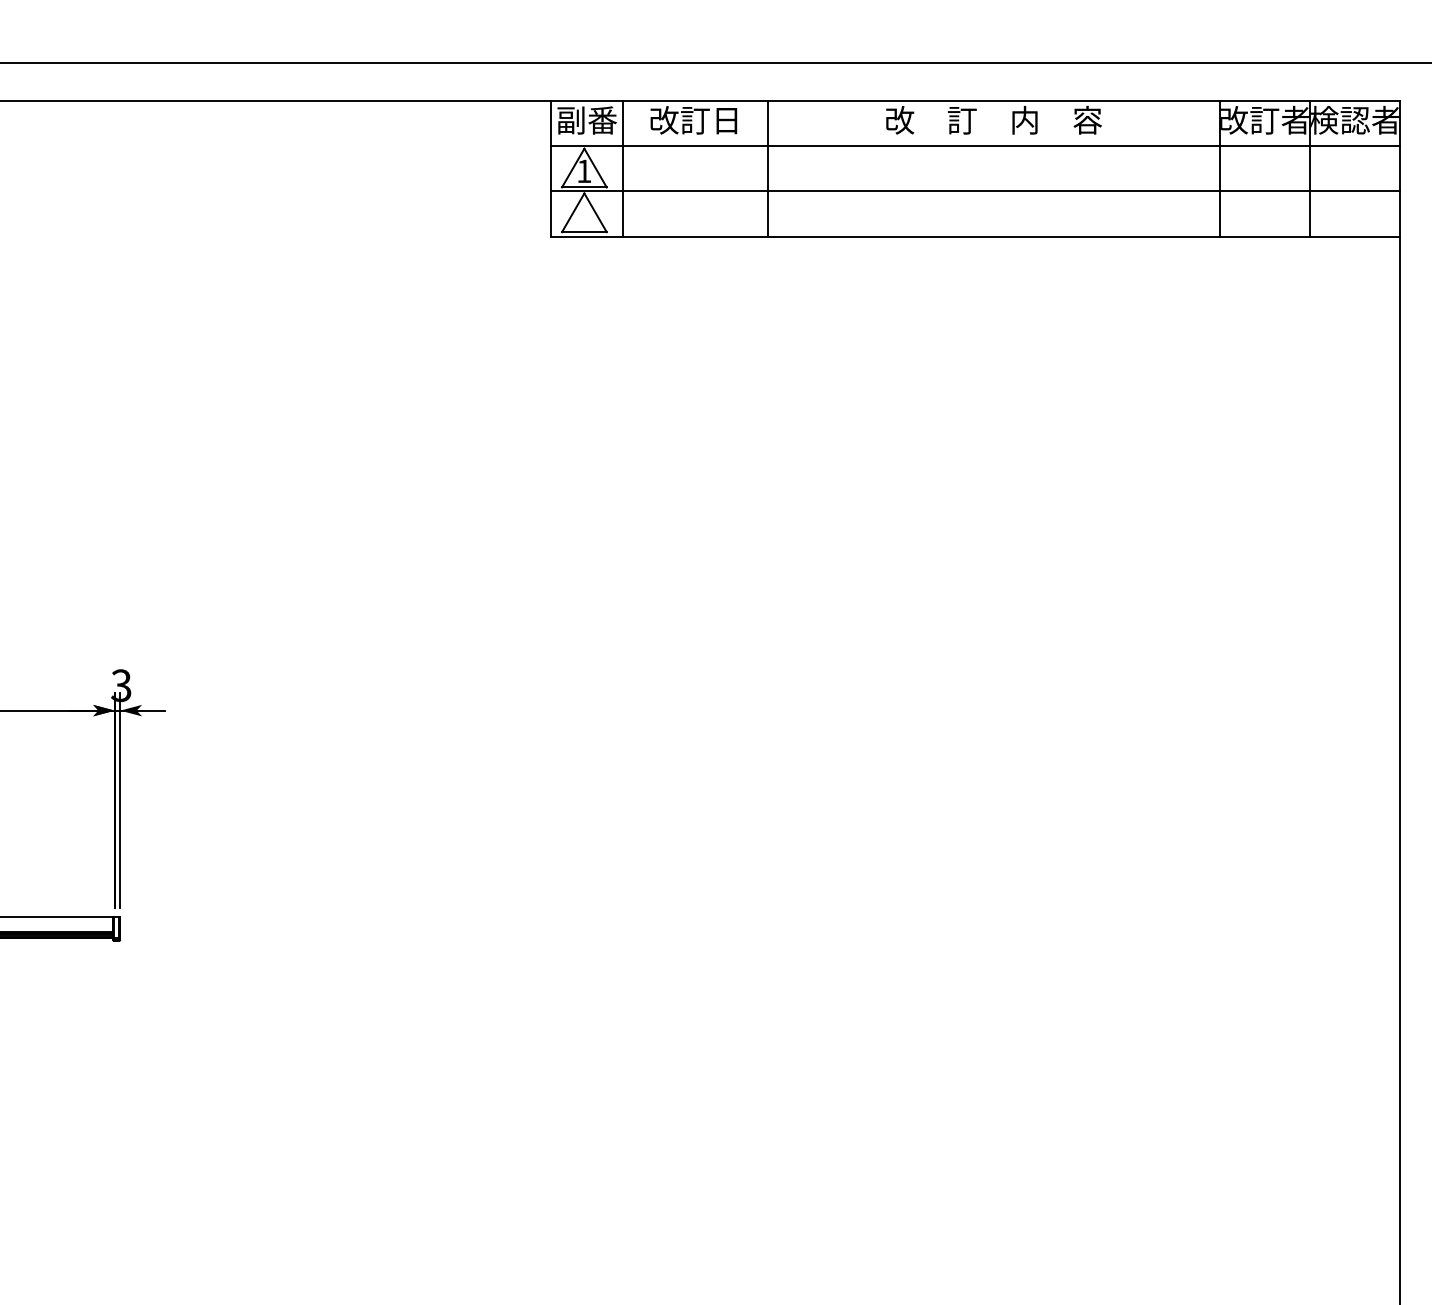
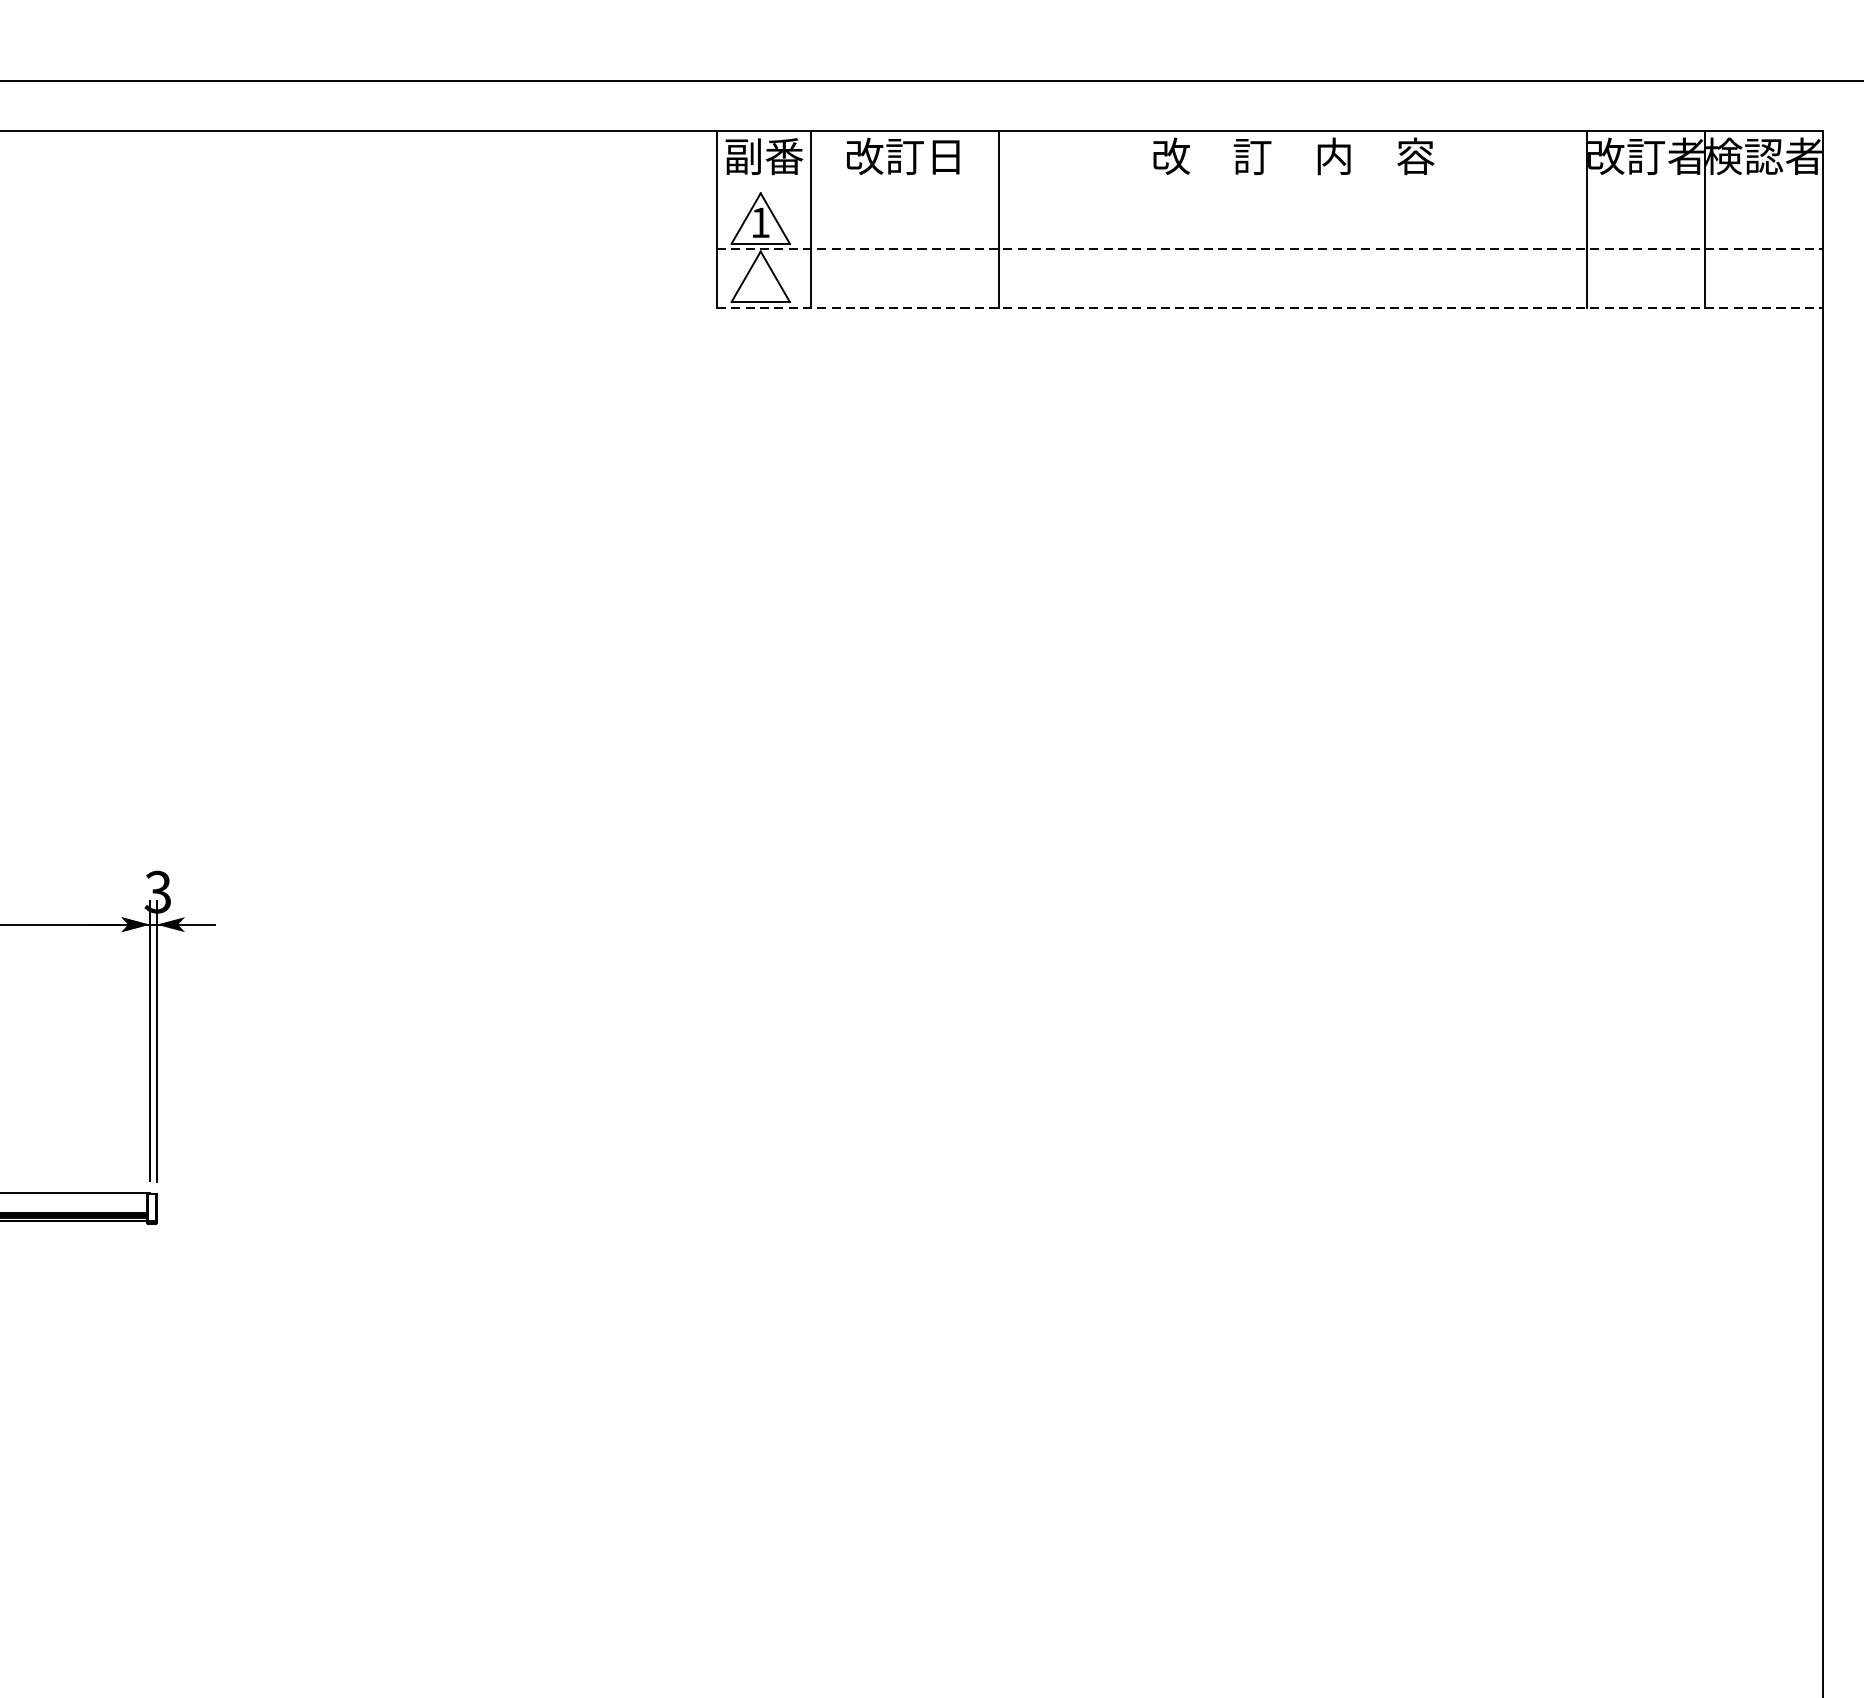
line: (975, 146) -> (1269, 190), removed
line: (975, 191) -> (1269, 249), solid -> dashed
line: (975, 236) -> (1269, 307), solid -> dashed

